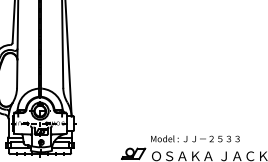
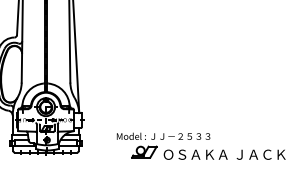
text: (195, 138) -> (163, 135), moved

